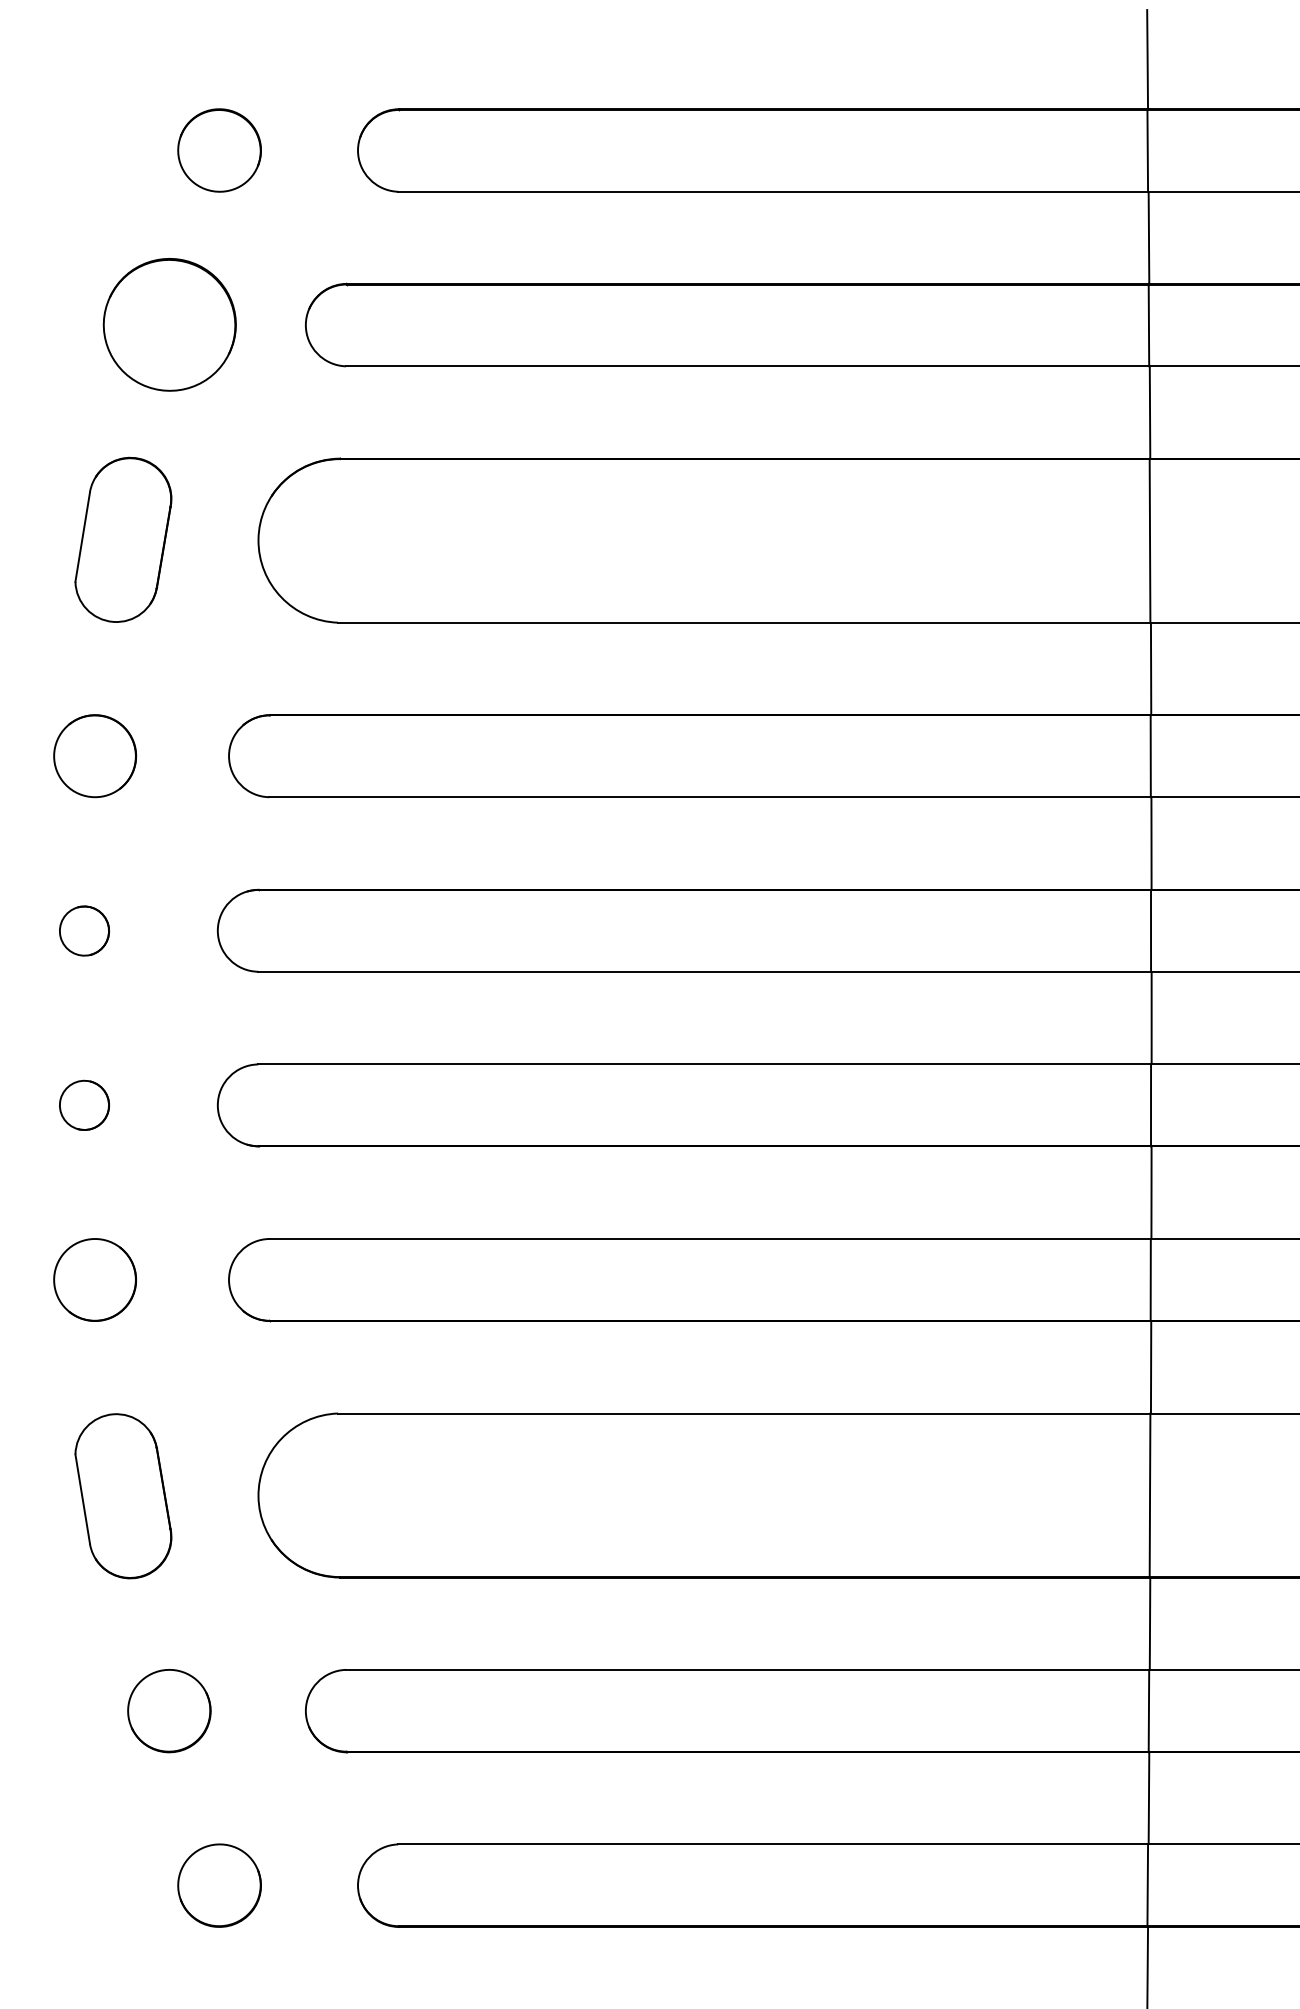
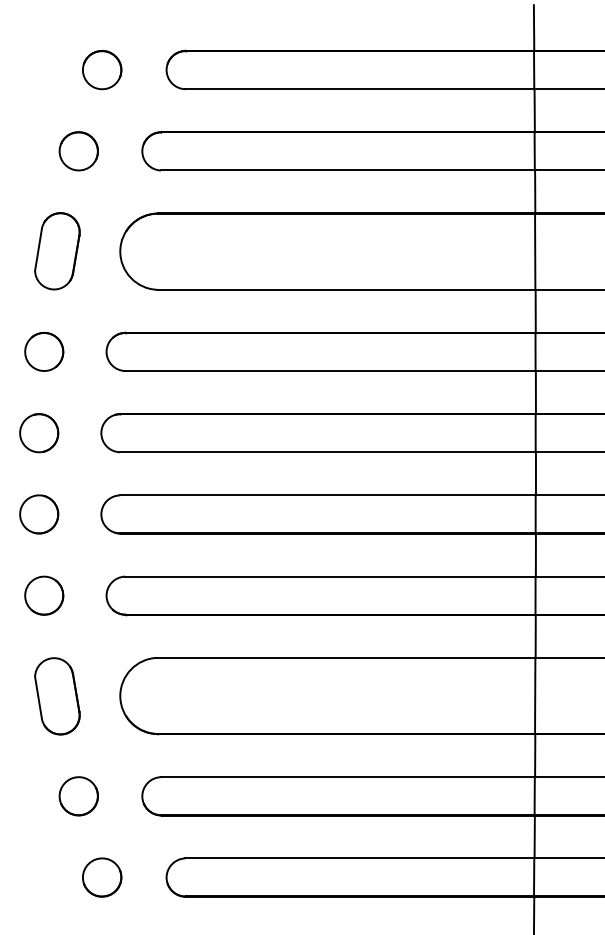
part: (168, 325) -> (78, 151), size x0.62
part: (84, 931) -> (39, 433), size x1.67
part: (84, 1105) -> (39, 514), size x1.67

